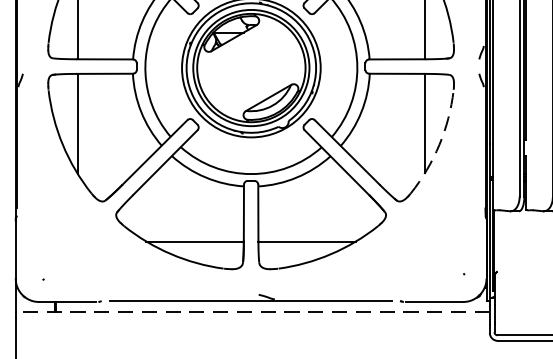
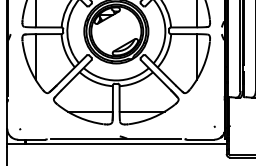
arc: (439, 143) -> (203, 66), dashed -> solid
line: (251, 312) -> (116, 144), dashed -> solid

